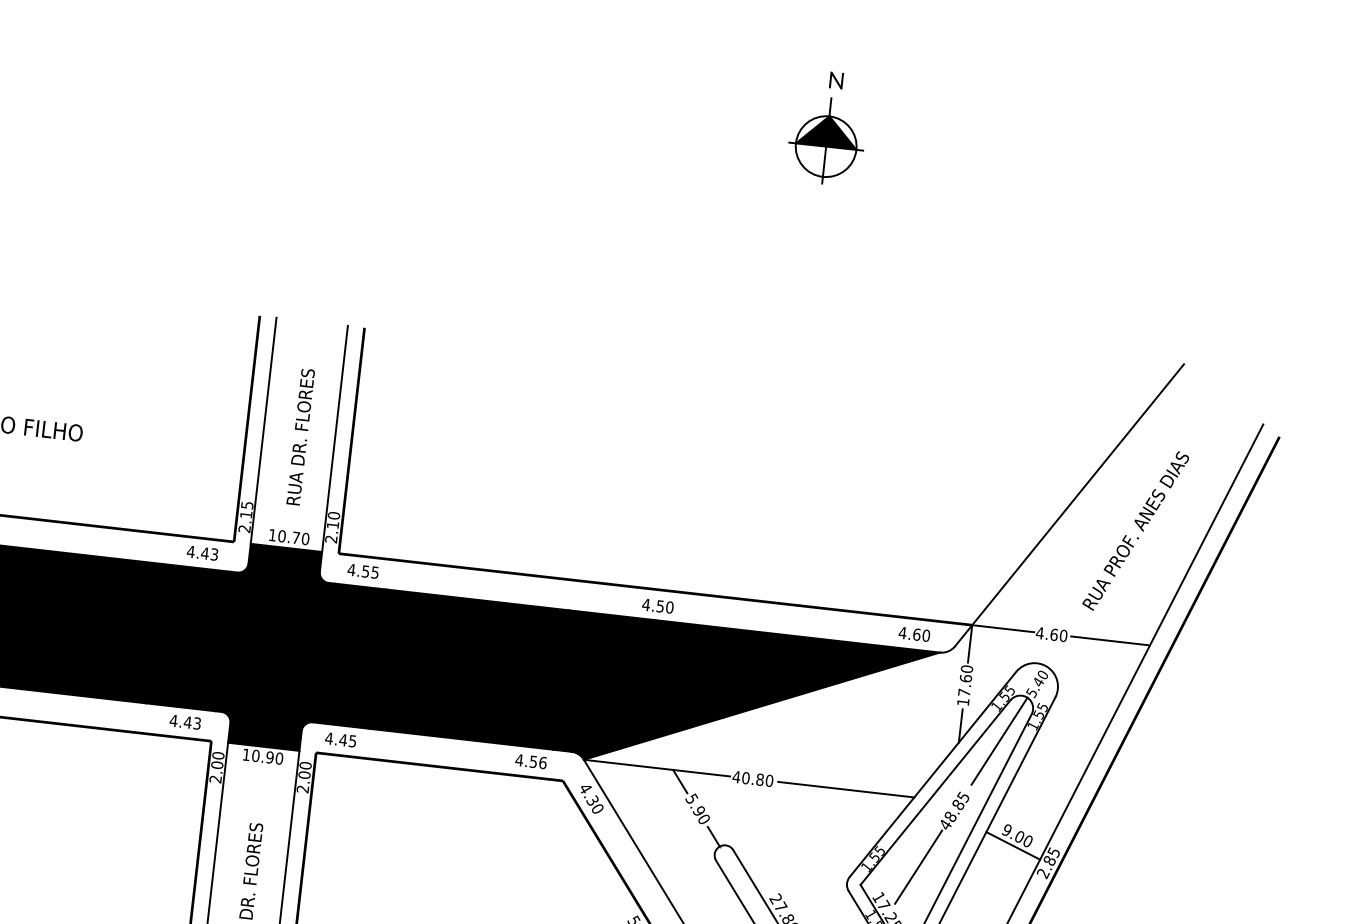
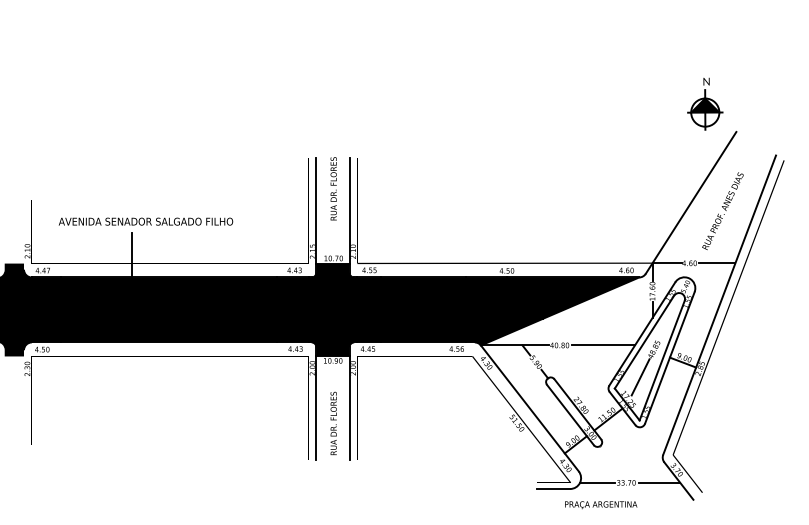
part: (828, 127) -> (705, 103), moved
text: (300, 436) -> (333, 188), moved
line: (998, 739) -> (670, 314), removed

